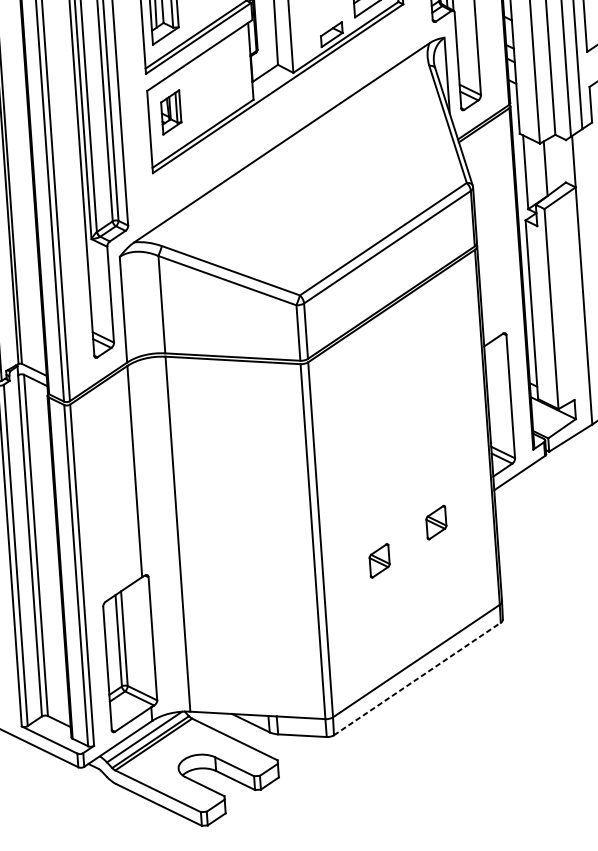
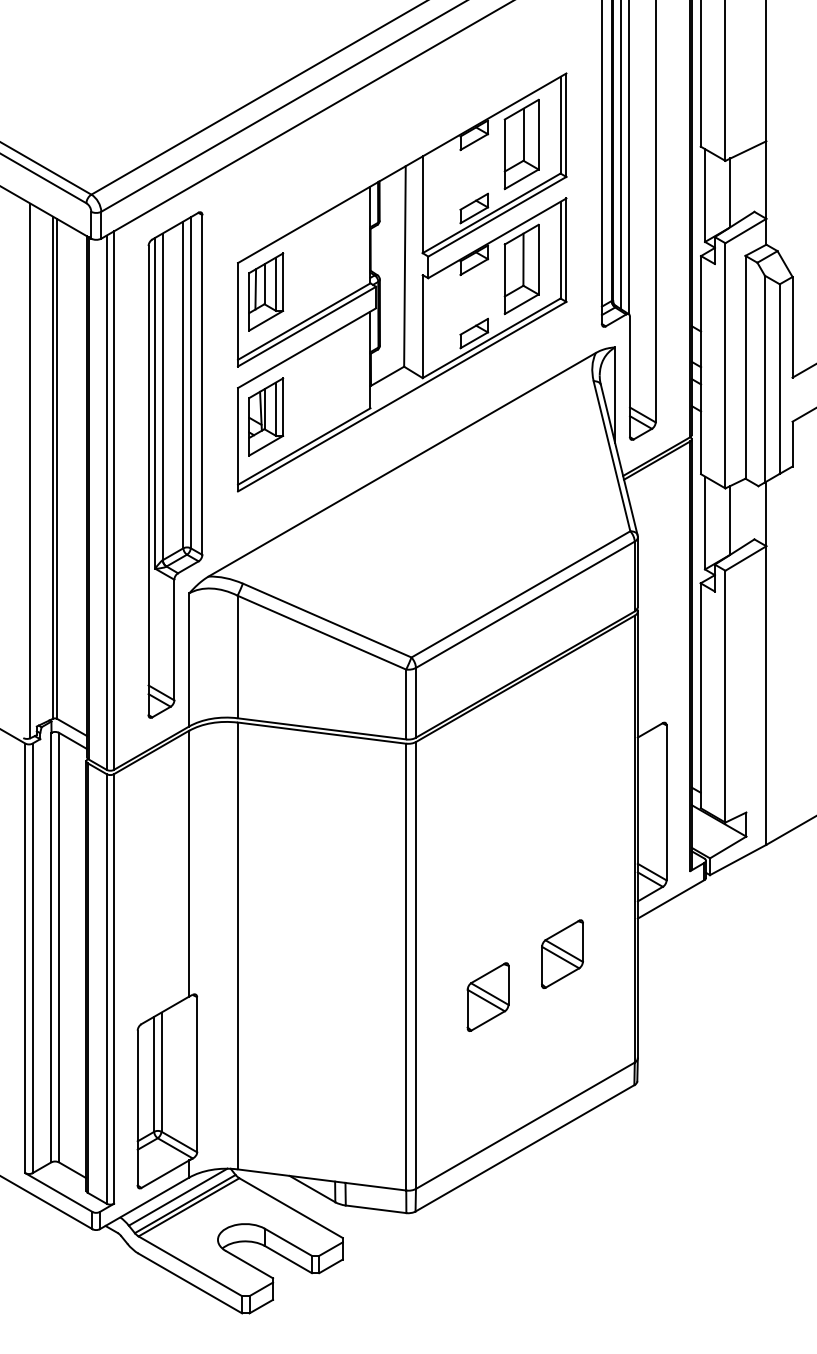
part: (171, 112) -> (266, 416), size x1.43
part: (436, 522) -> (562, 953), size x1.67
part: (379, 560) -> (487, 996), size x1.67
line: (417, 679) -> (525, 1148), dashed -> solid

